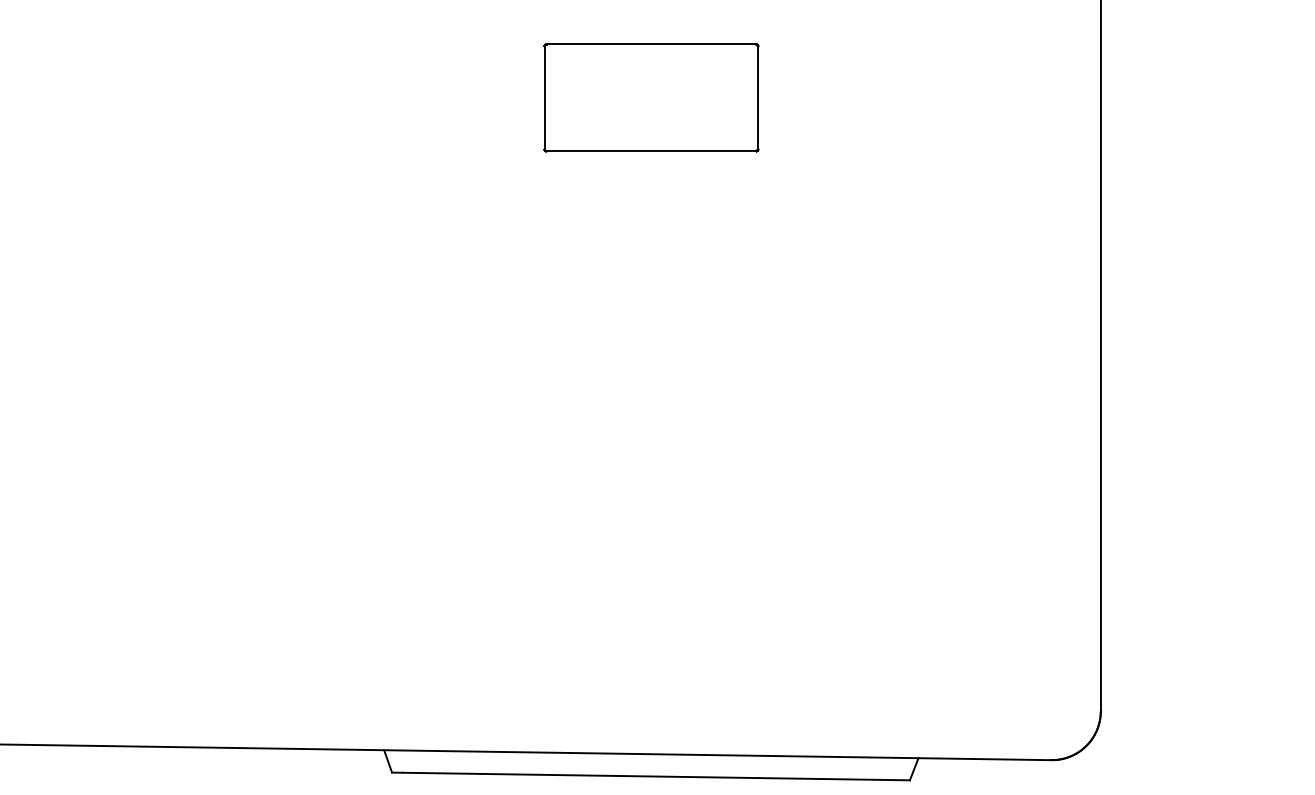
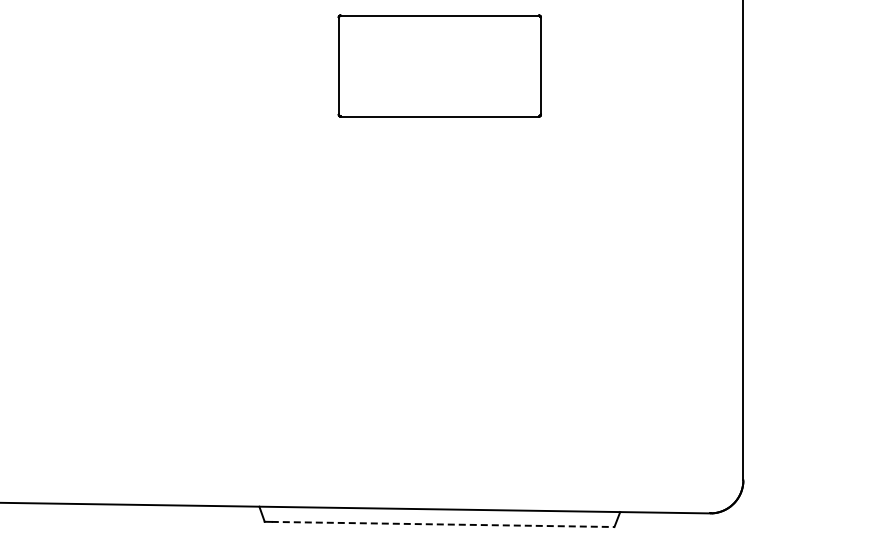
part: (650, 98) -> (439, 66), size x1.4
line: (656, 776) -> (443, 524), solid -> dashed

